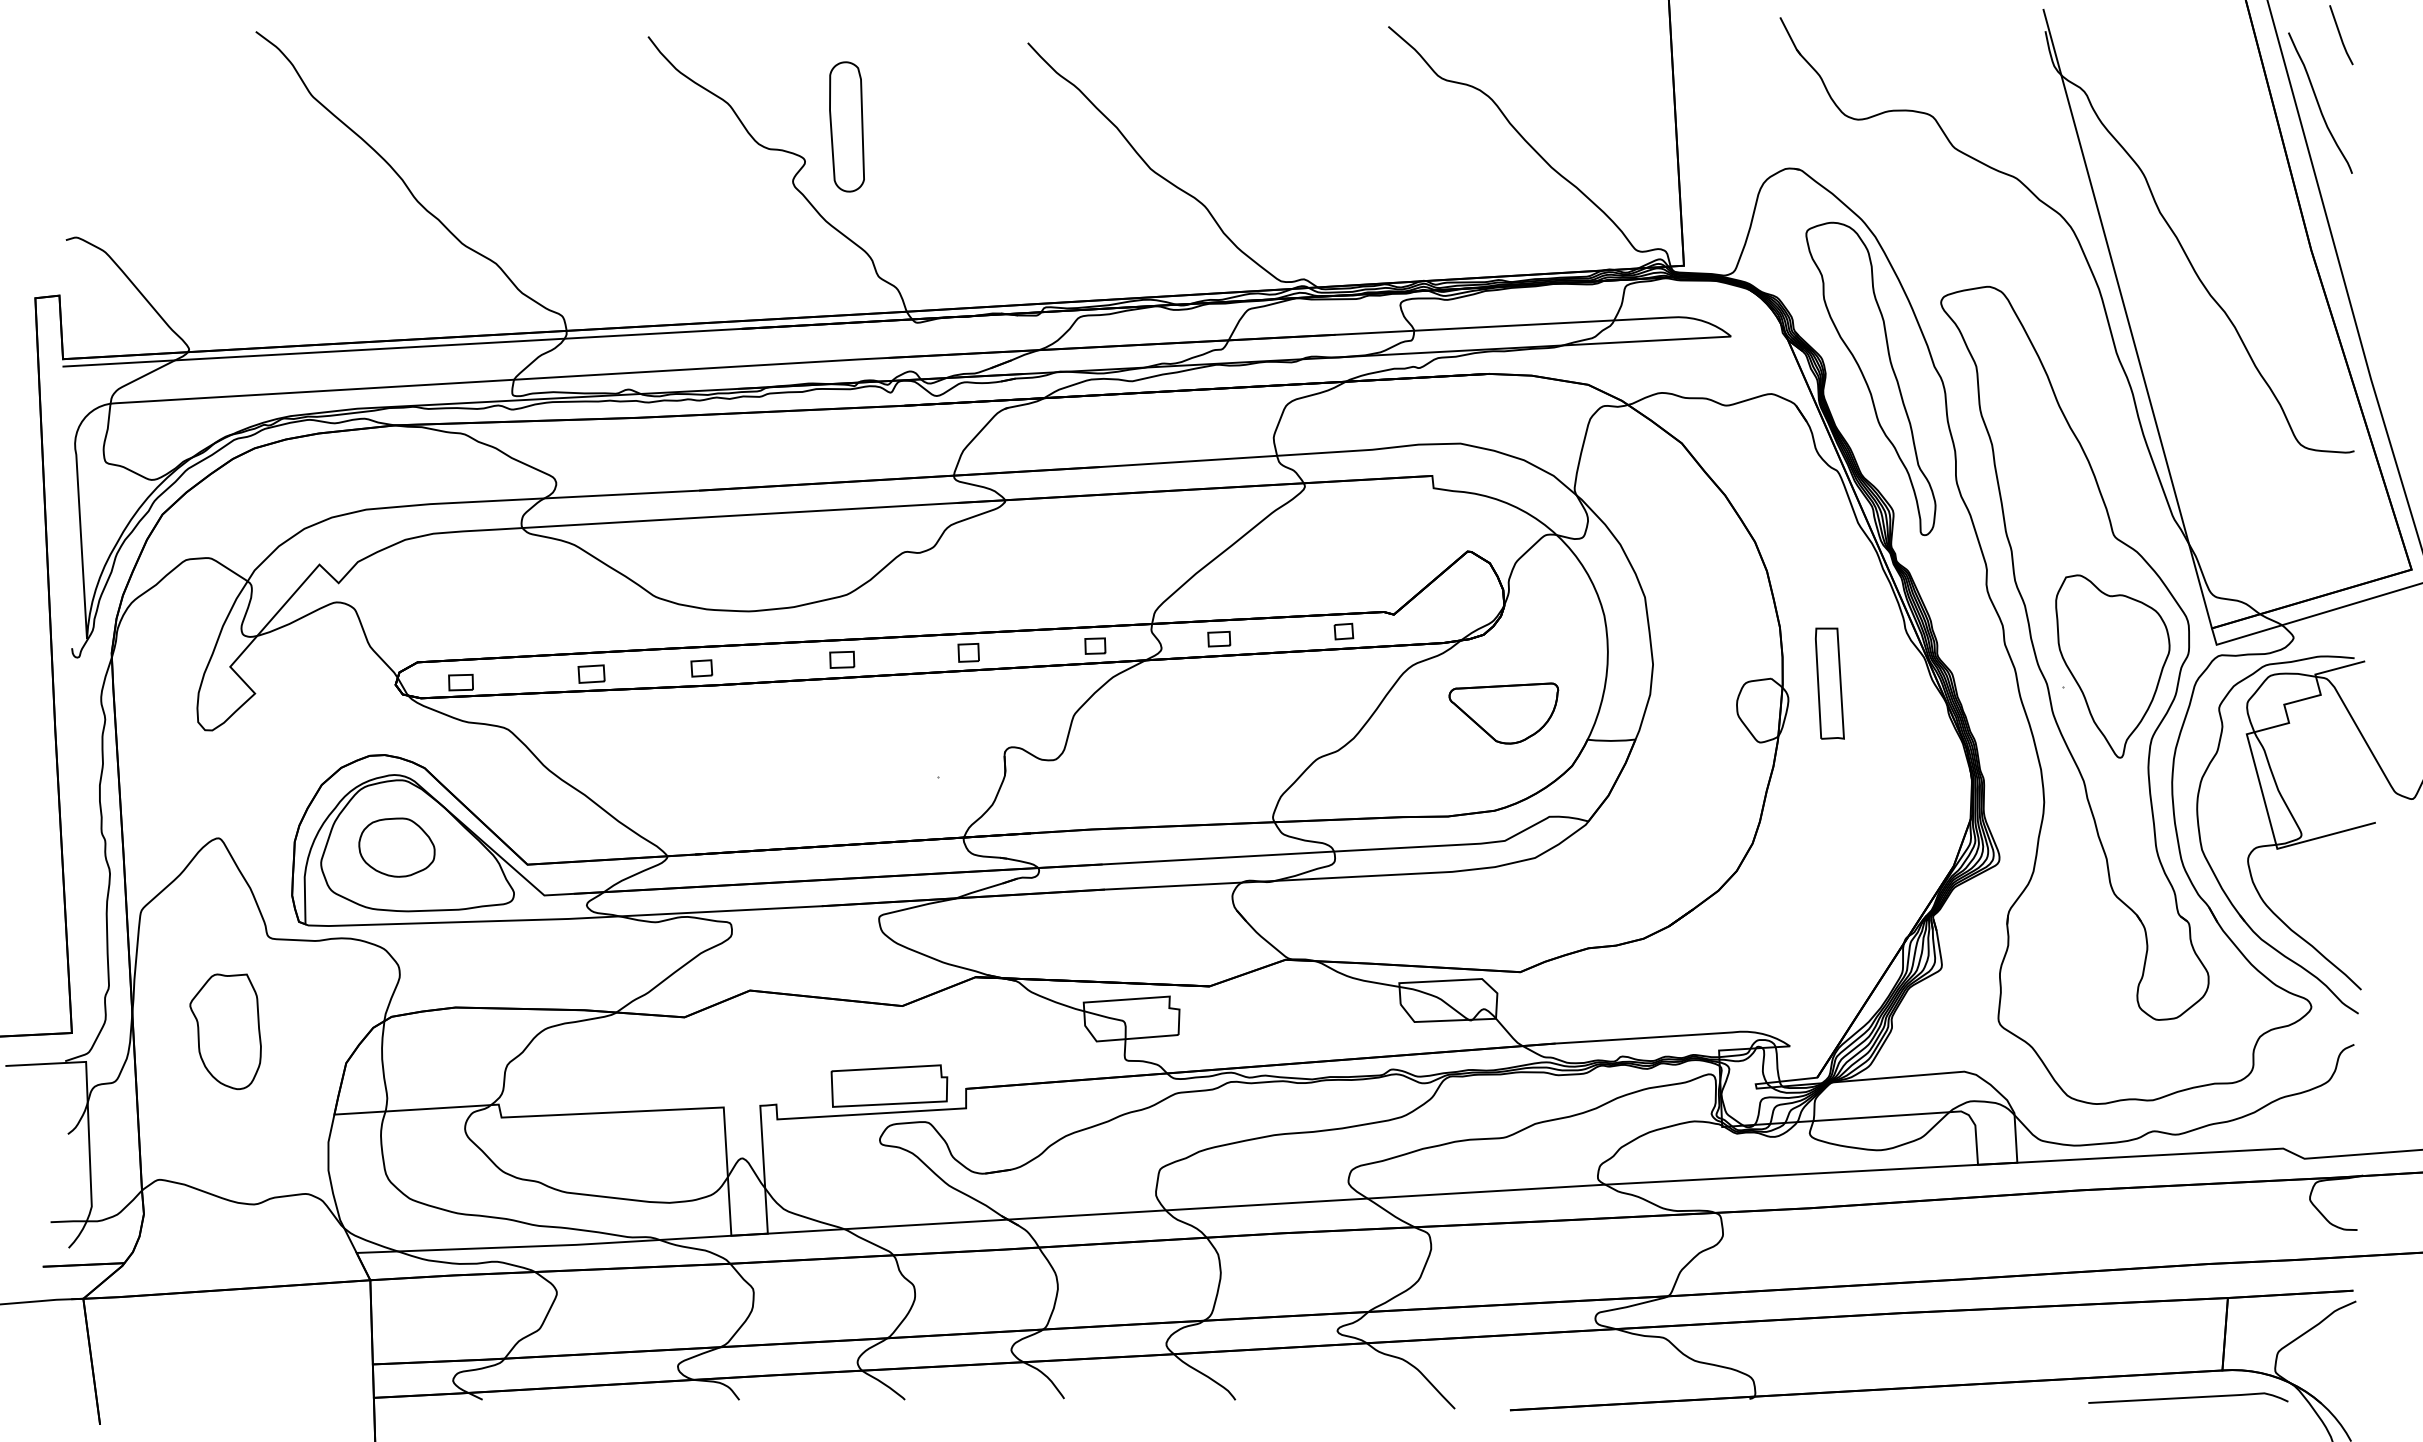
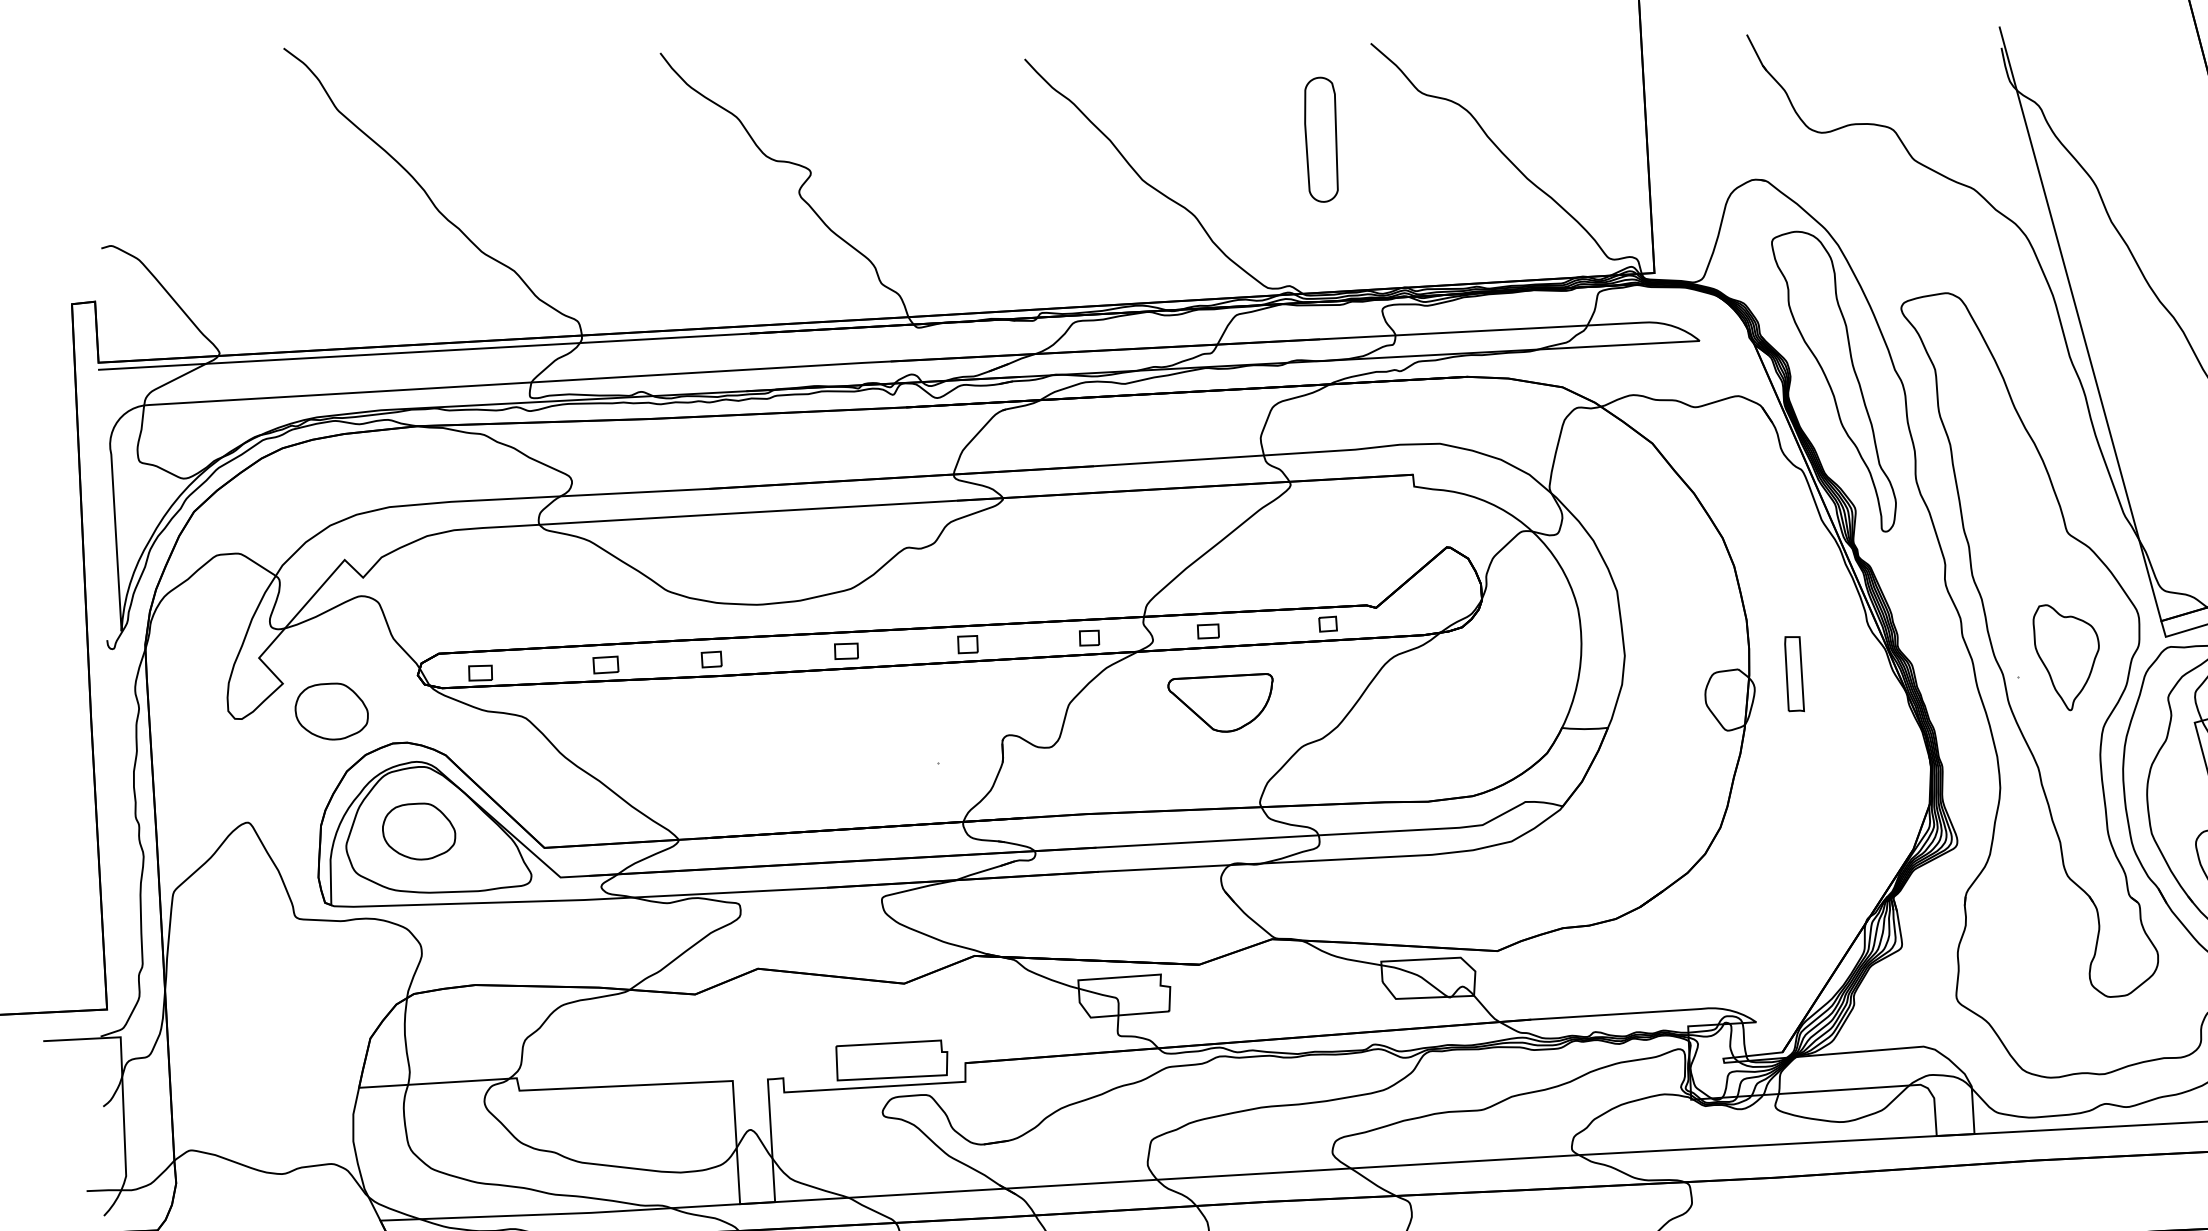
part: (846, 126) -> (1320, 139), moved
part: (2112, 666) -> (2065, 657), size x0.6
part: (1829, 683) -> (1794, 674), size x0.7
part: (1503, 713) -> (1220, 702), moved
part: (305, 722) -> (331, 711), added
part: (225, 1031) -> (254, 1008), removed

